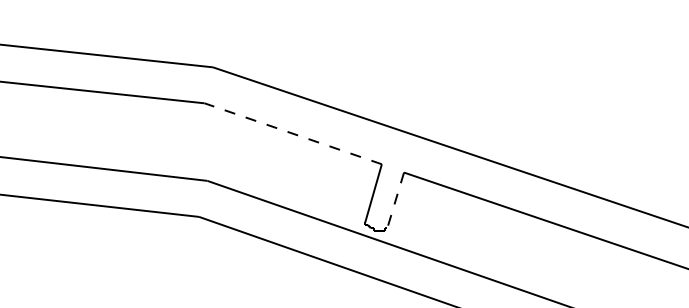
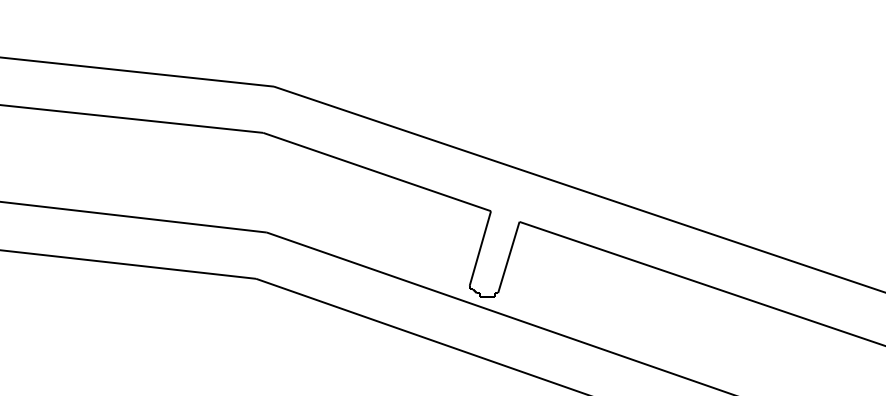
line: (292, 133) -> (376, 171), dashed -> solid
line: (395, 200) -> (508, 257), dashed -> solid

